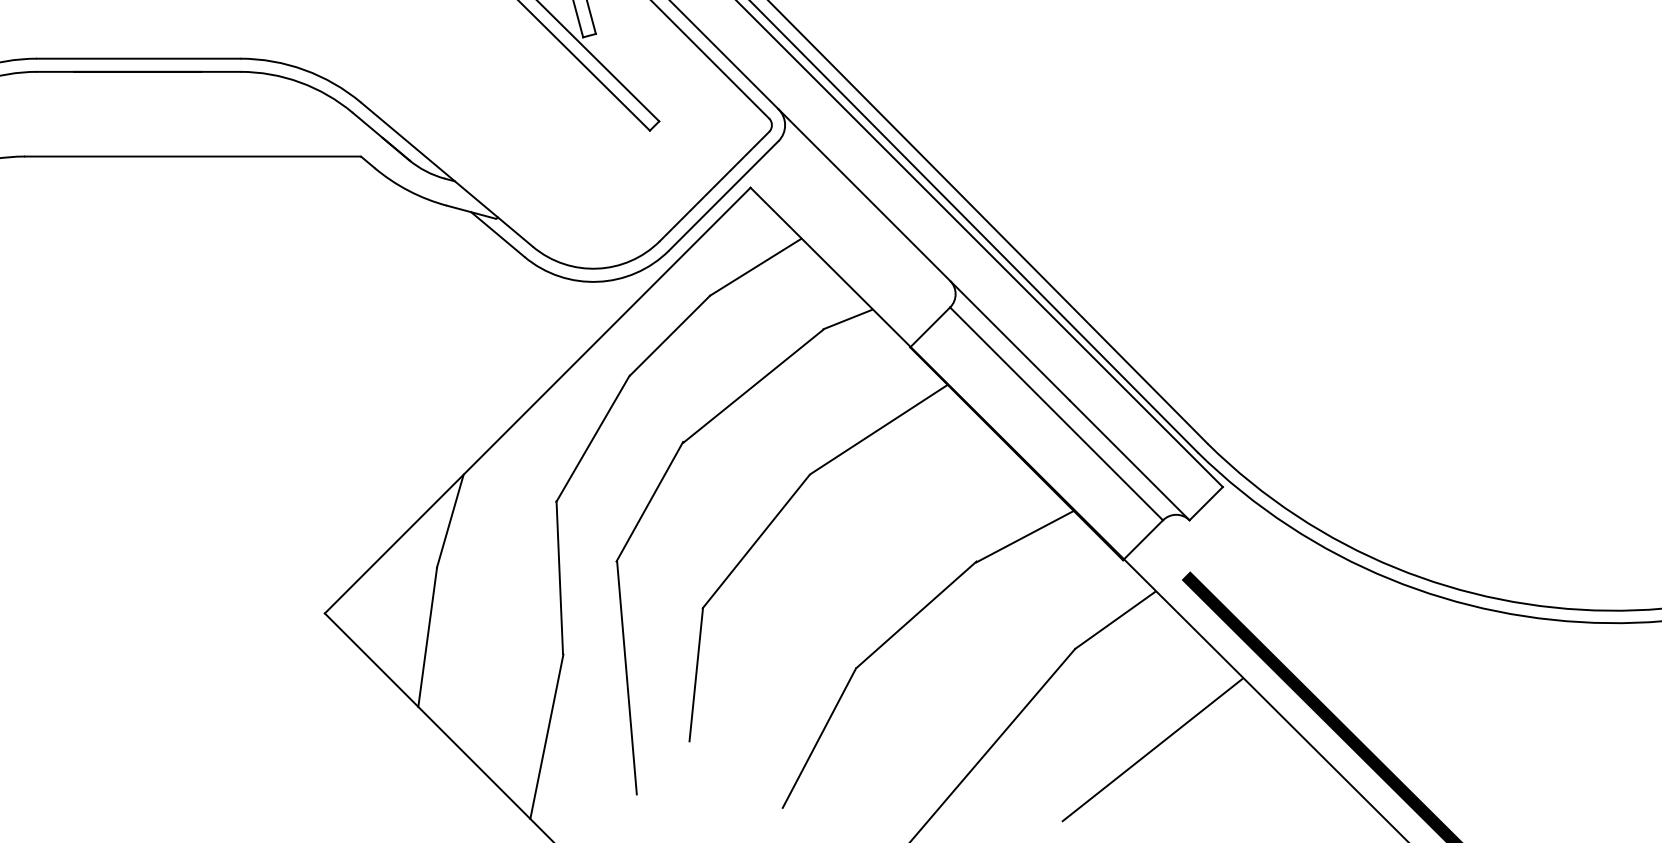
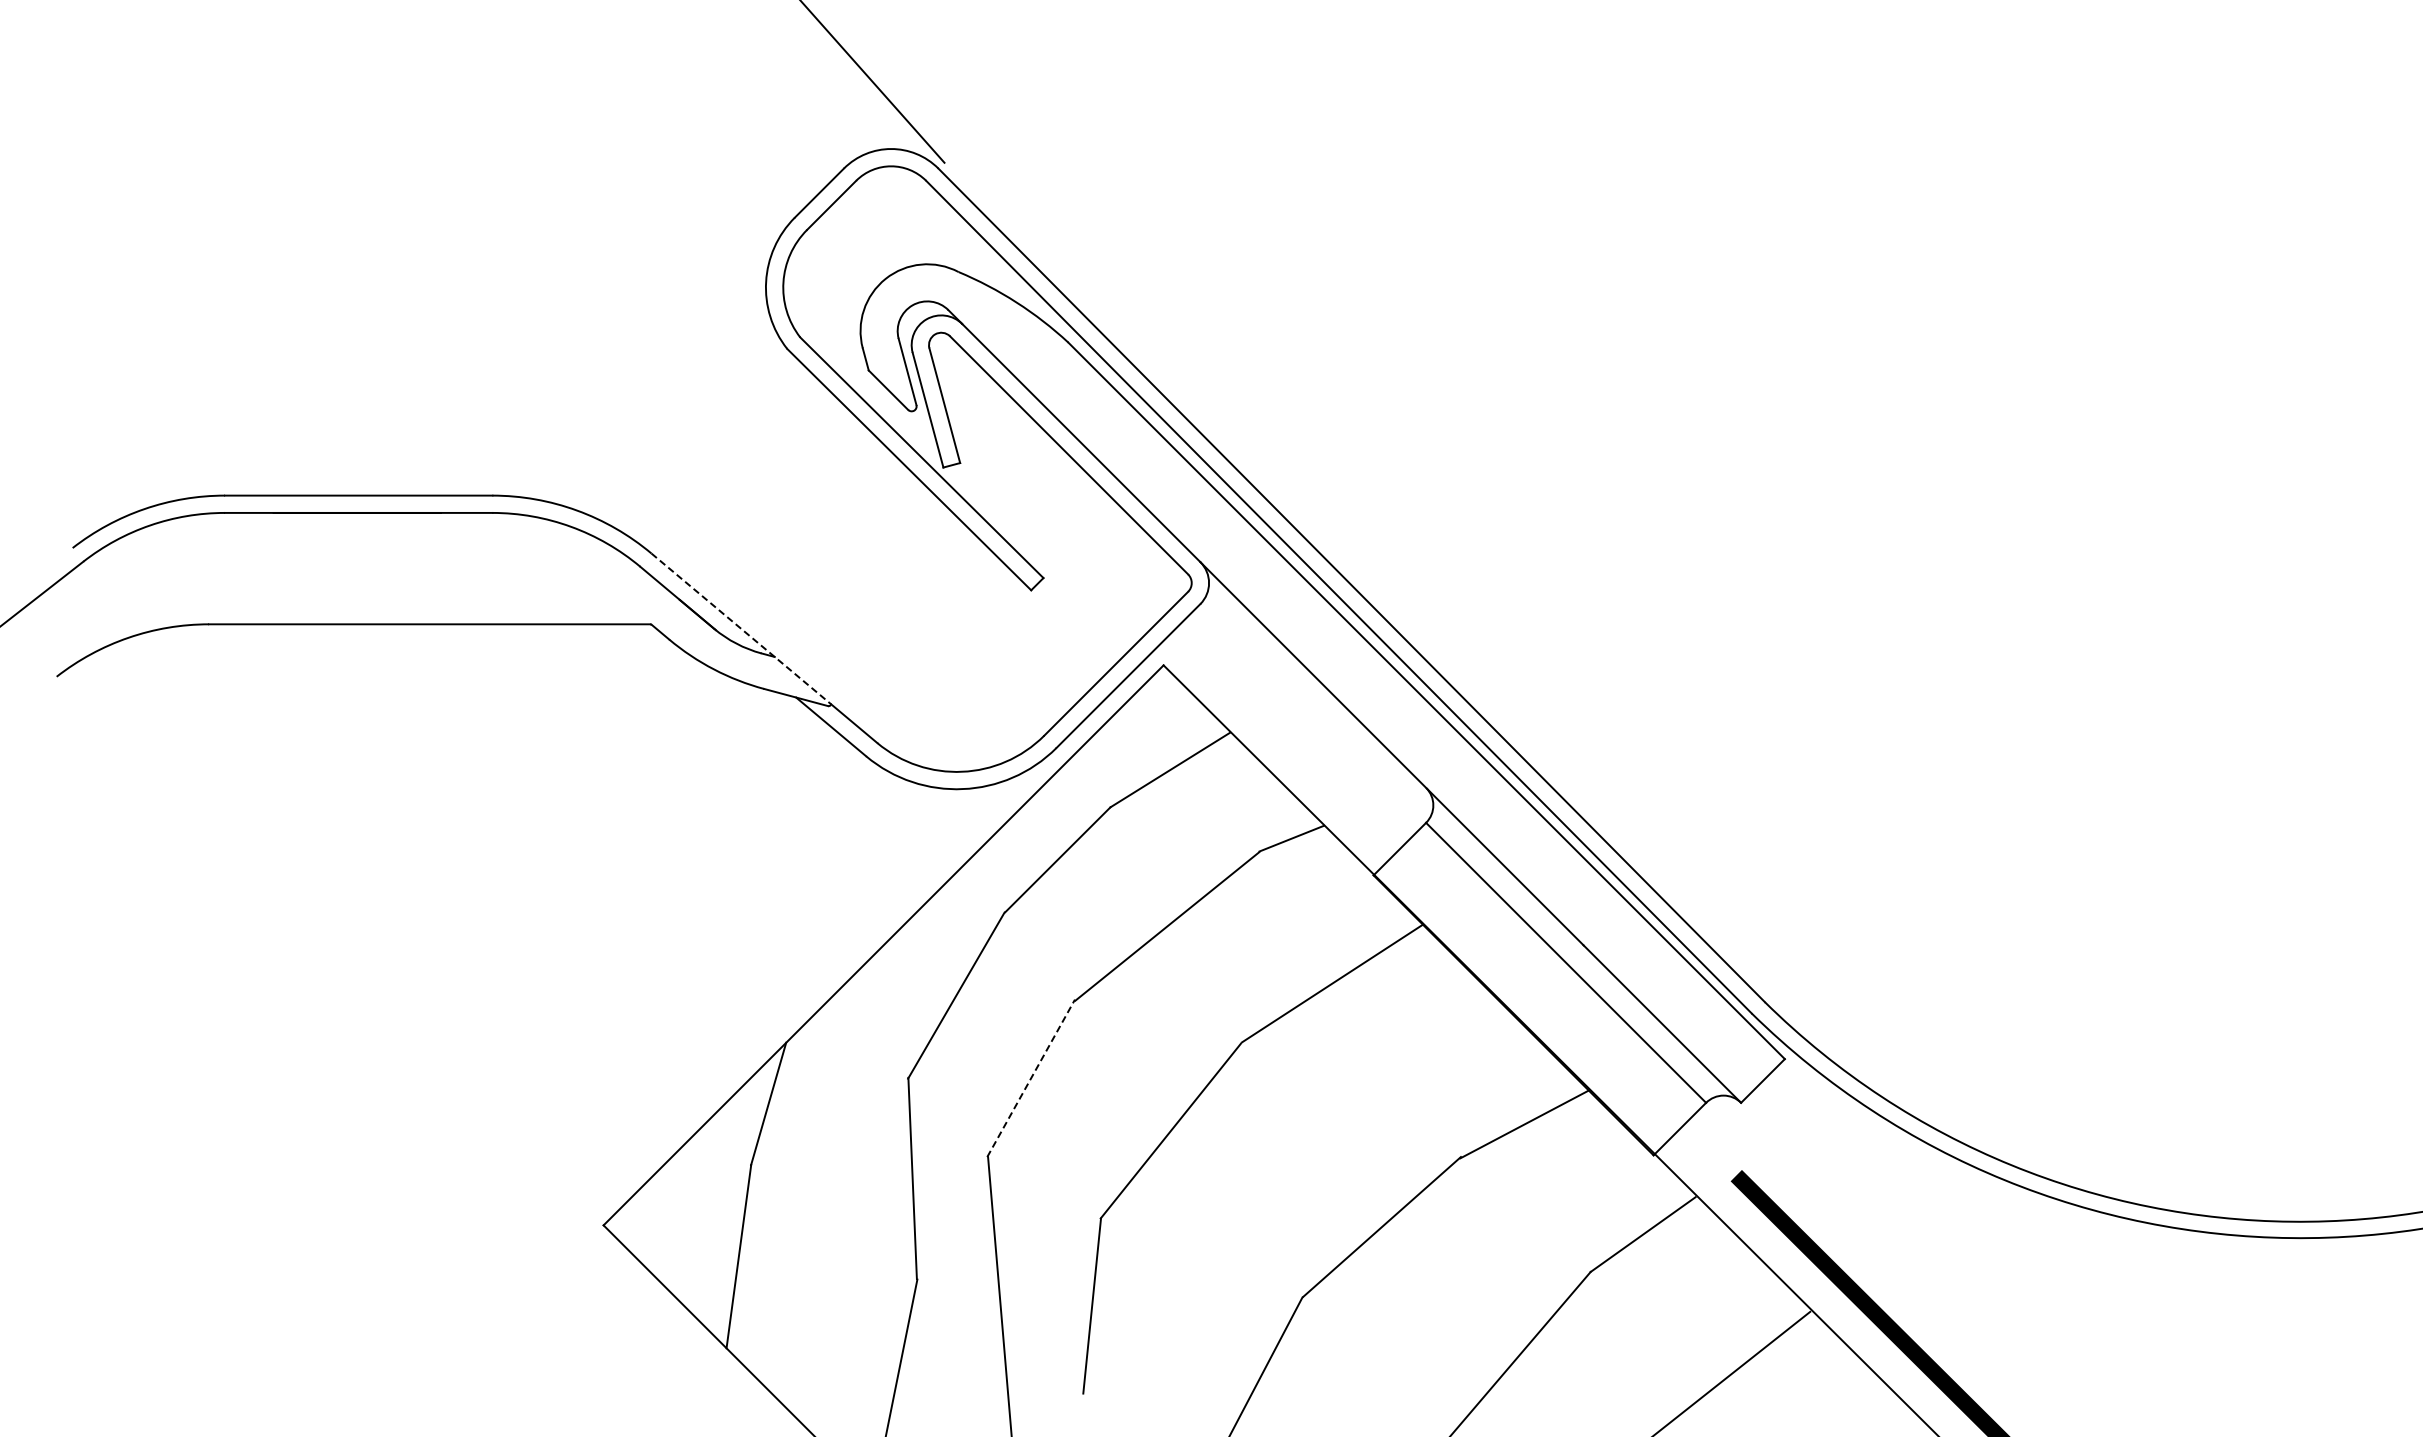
line: (429, 160) -> (741, 629), solid -> dashed
line: (650, 501) -> (1031, 1077), solid -> dashed

